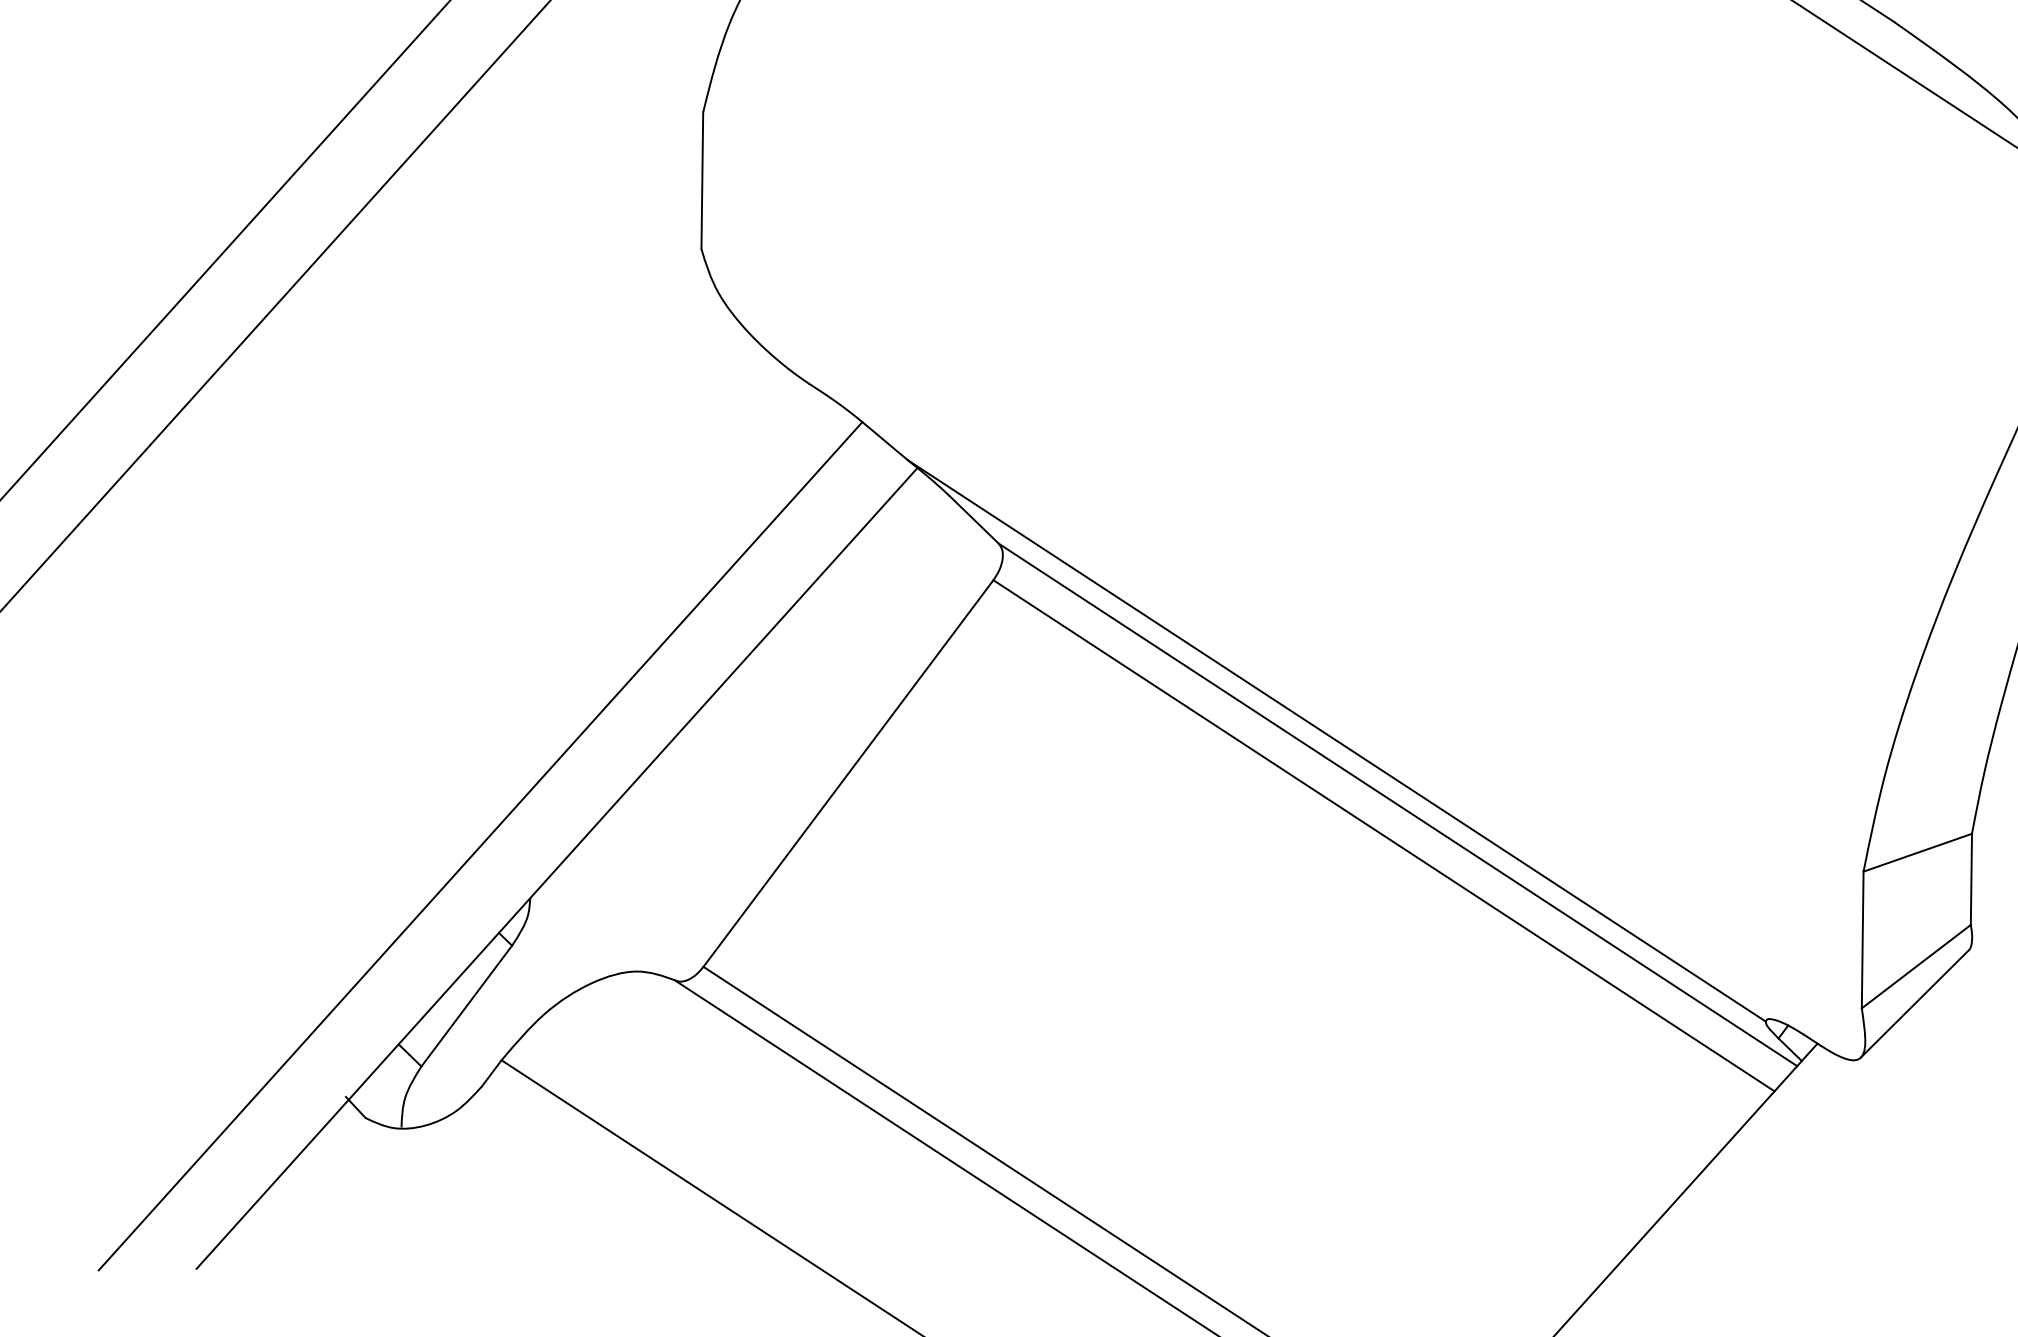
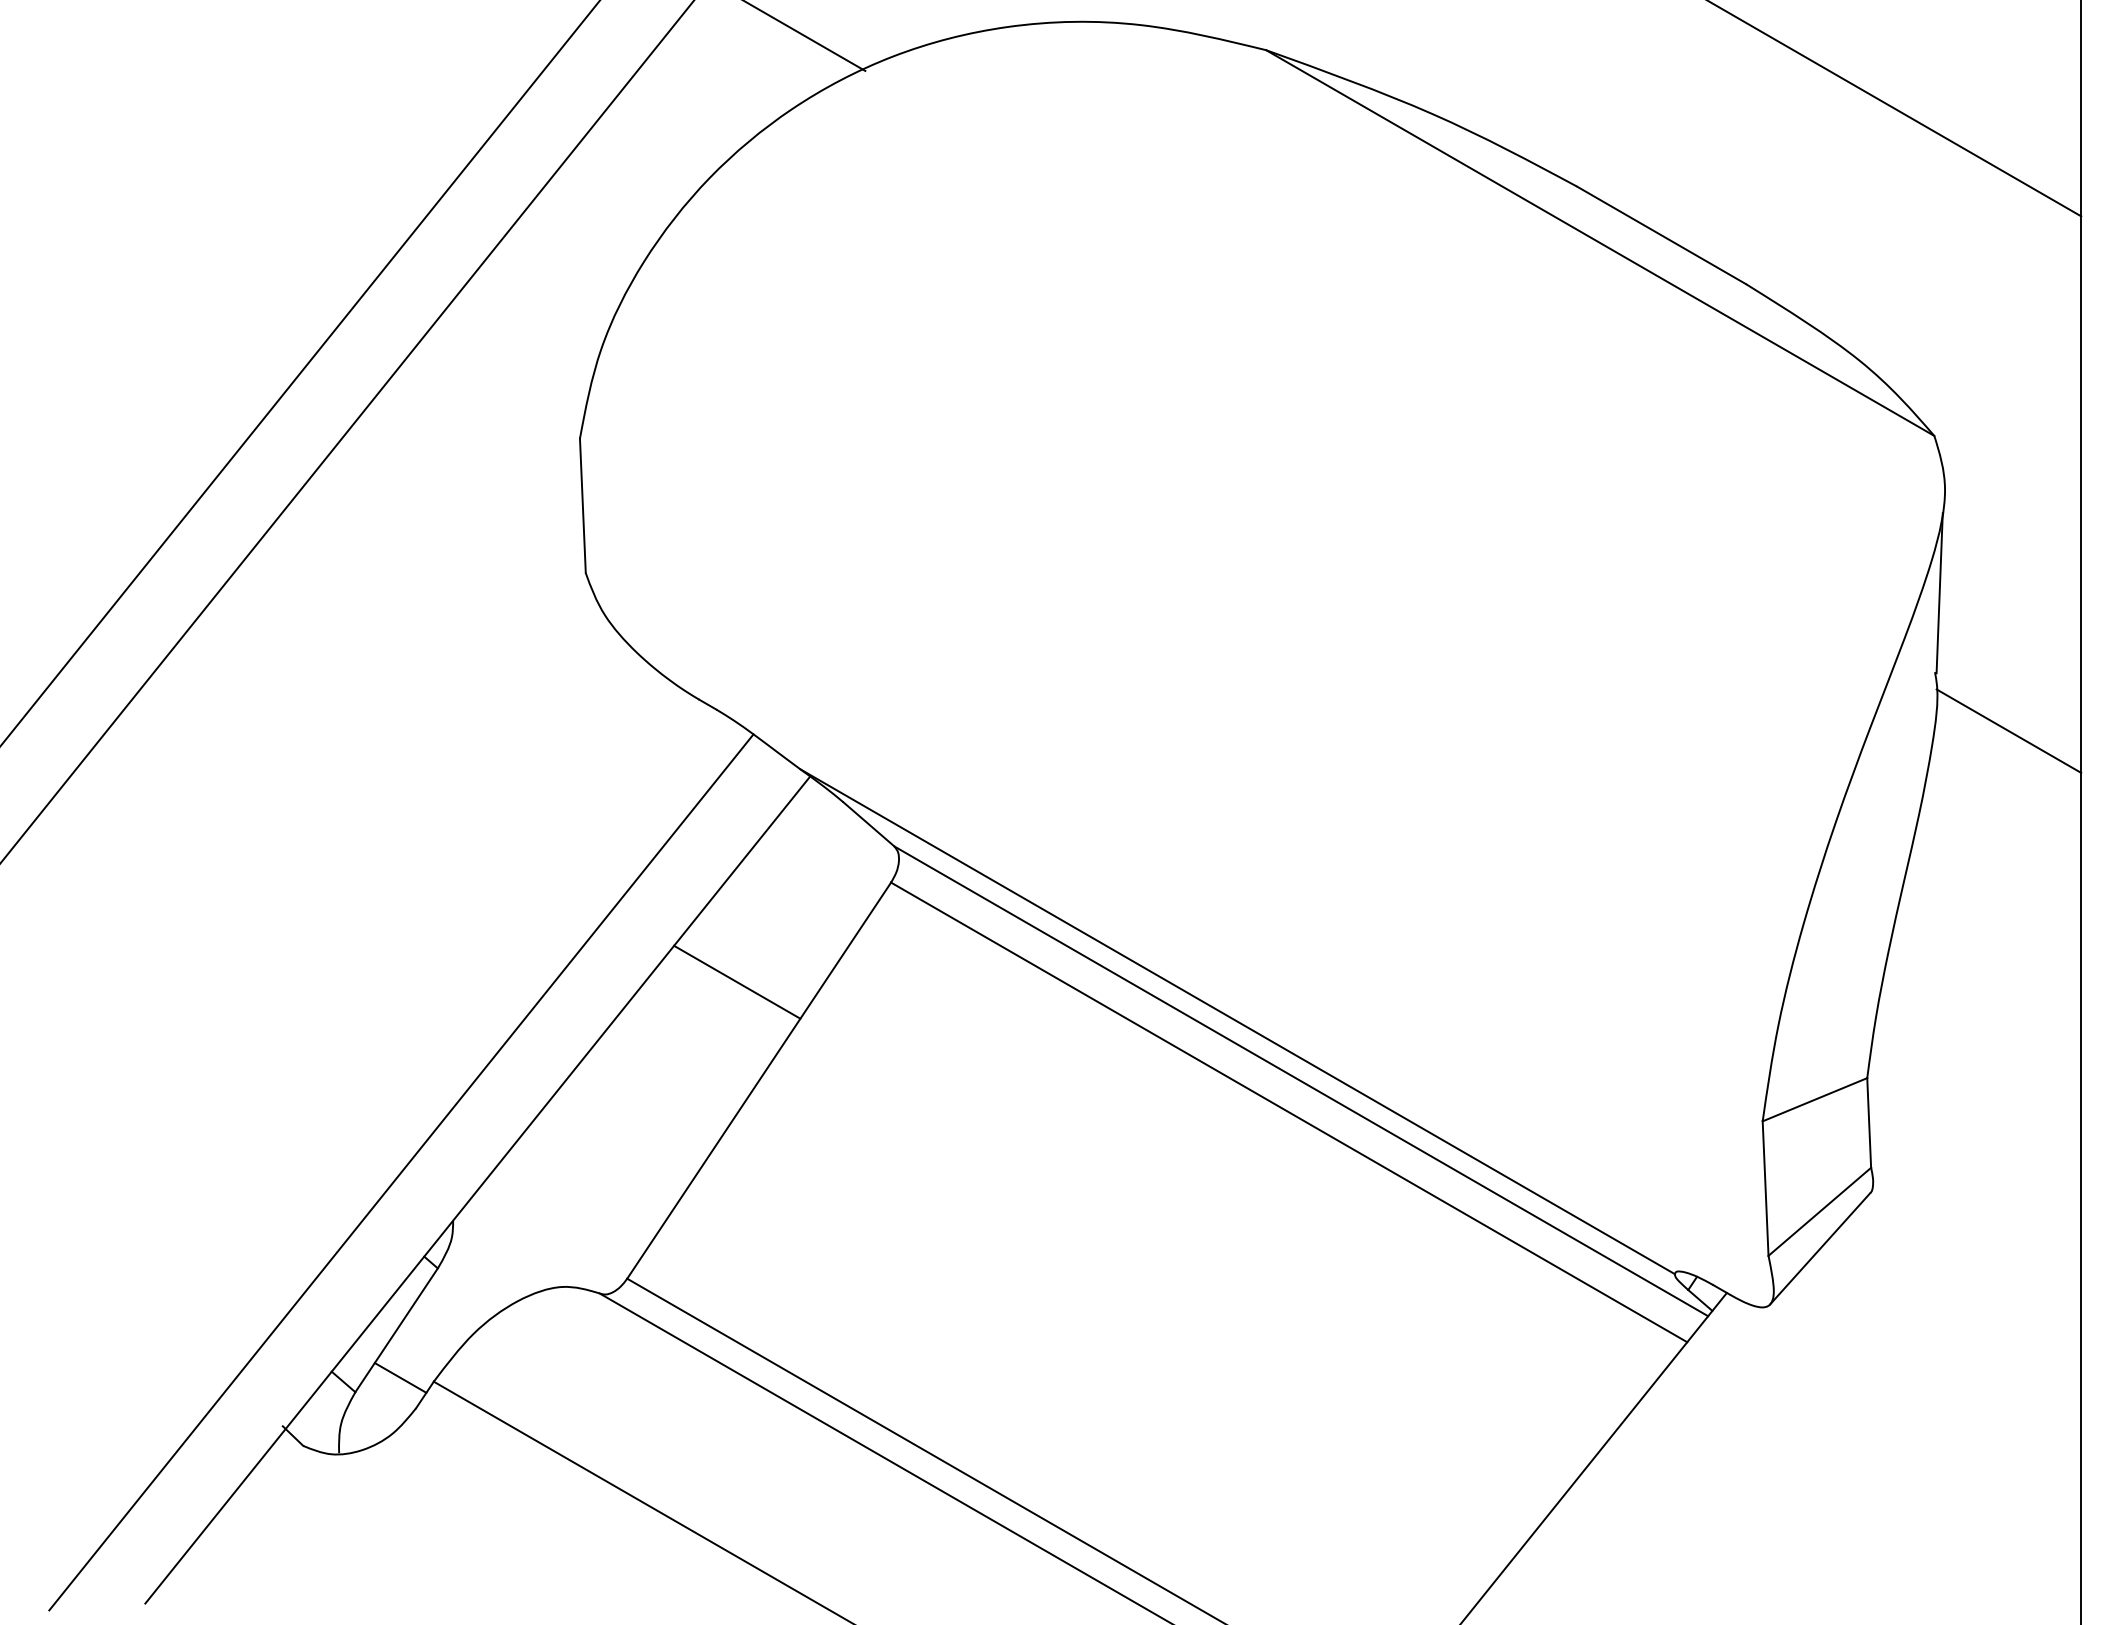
line: (832, 671) -> (737, 981), added
line: (468, 1054) -> (400, 1377), added

